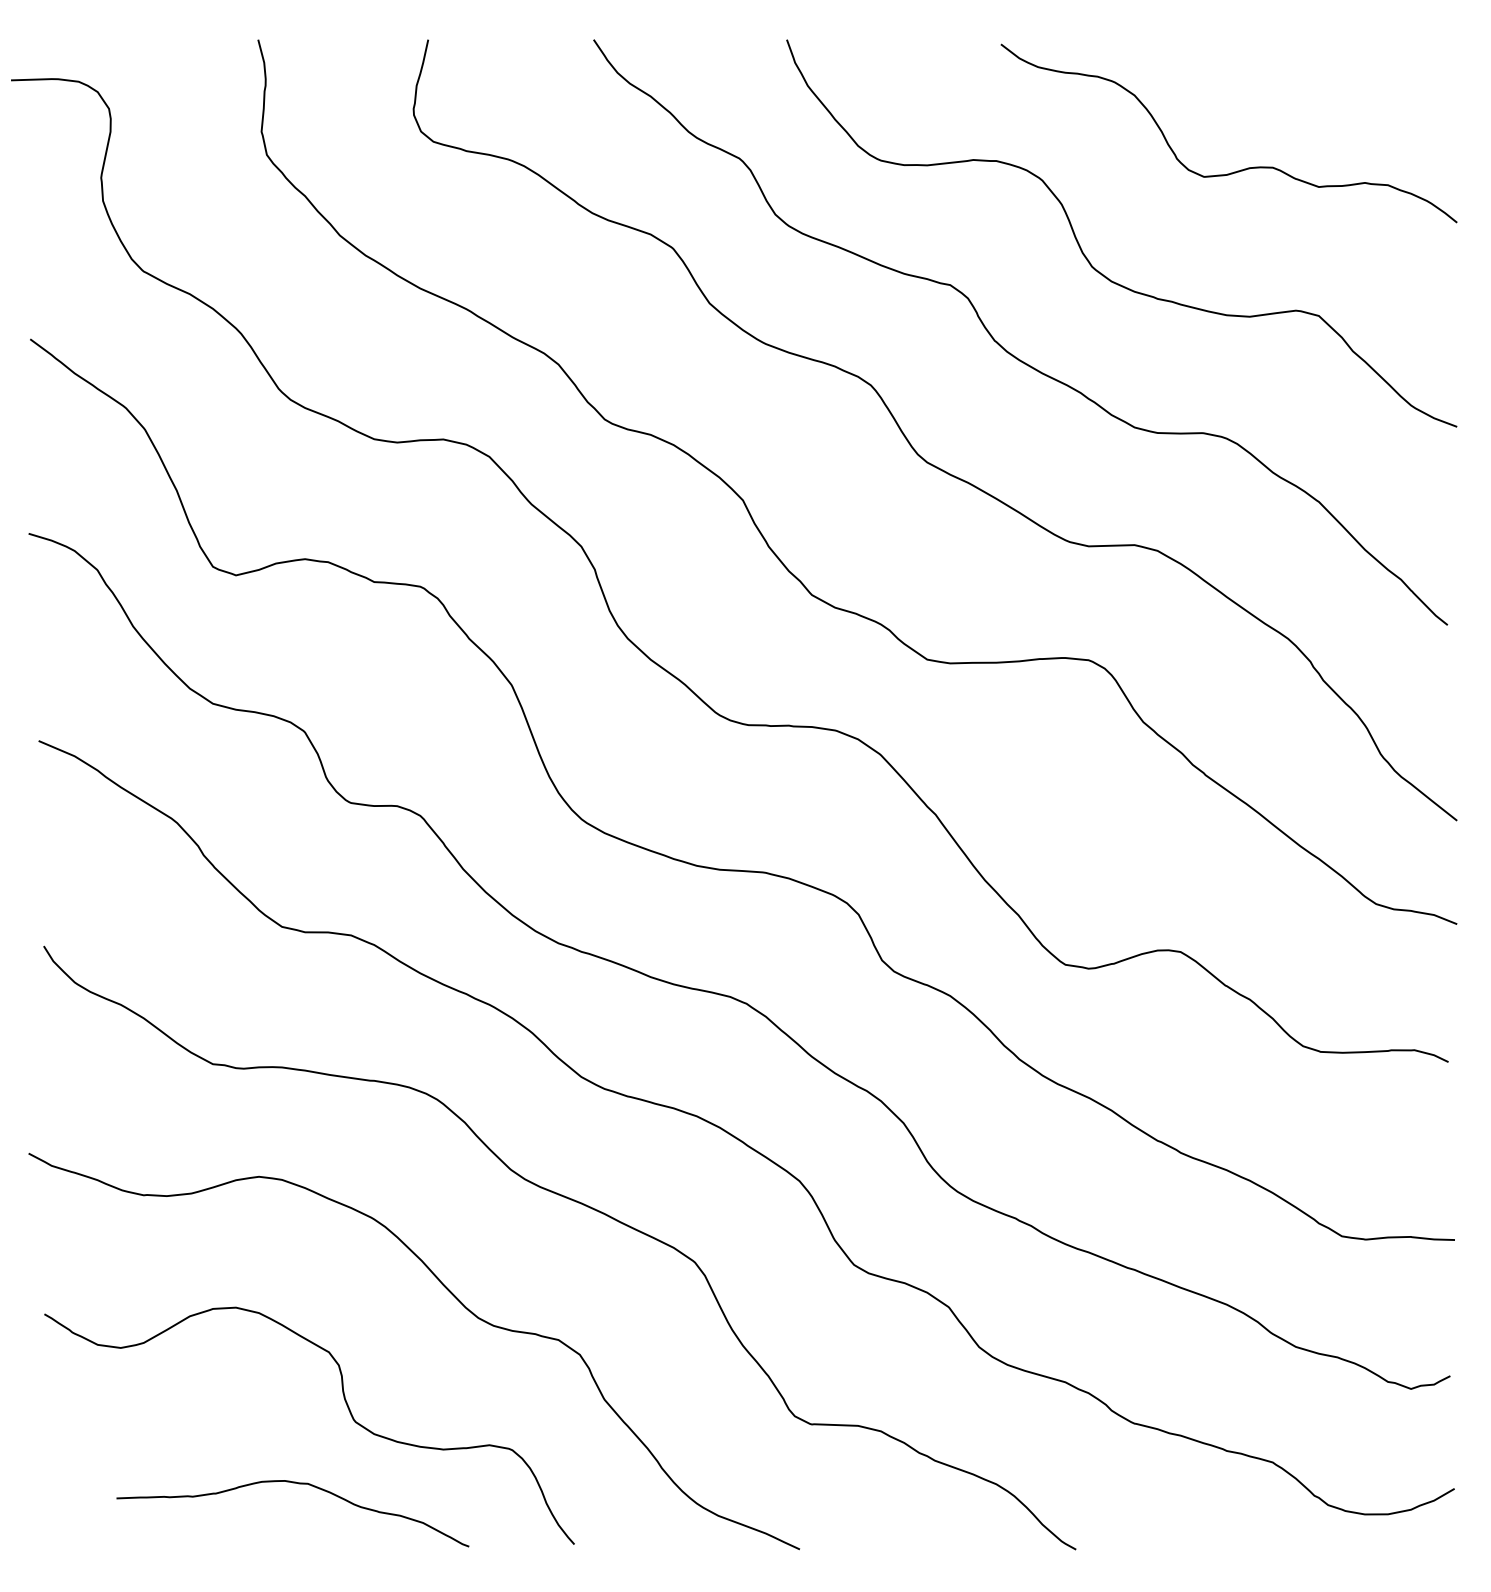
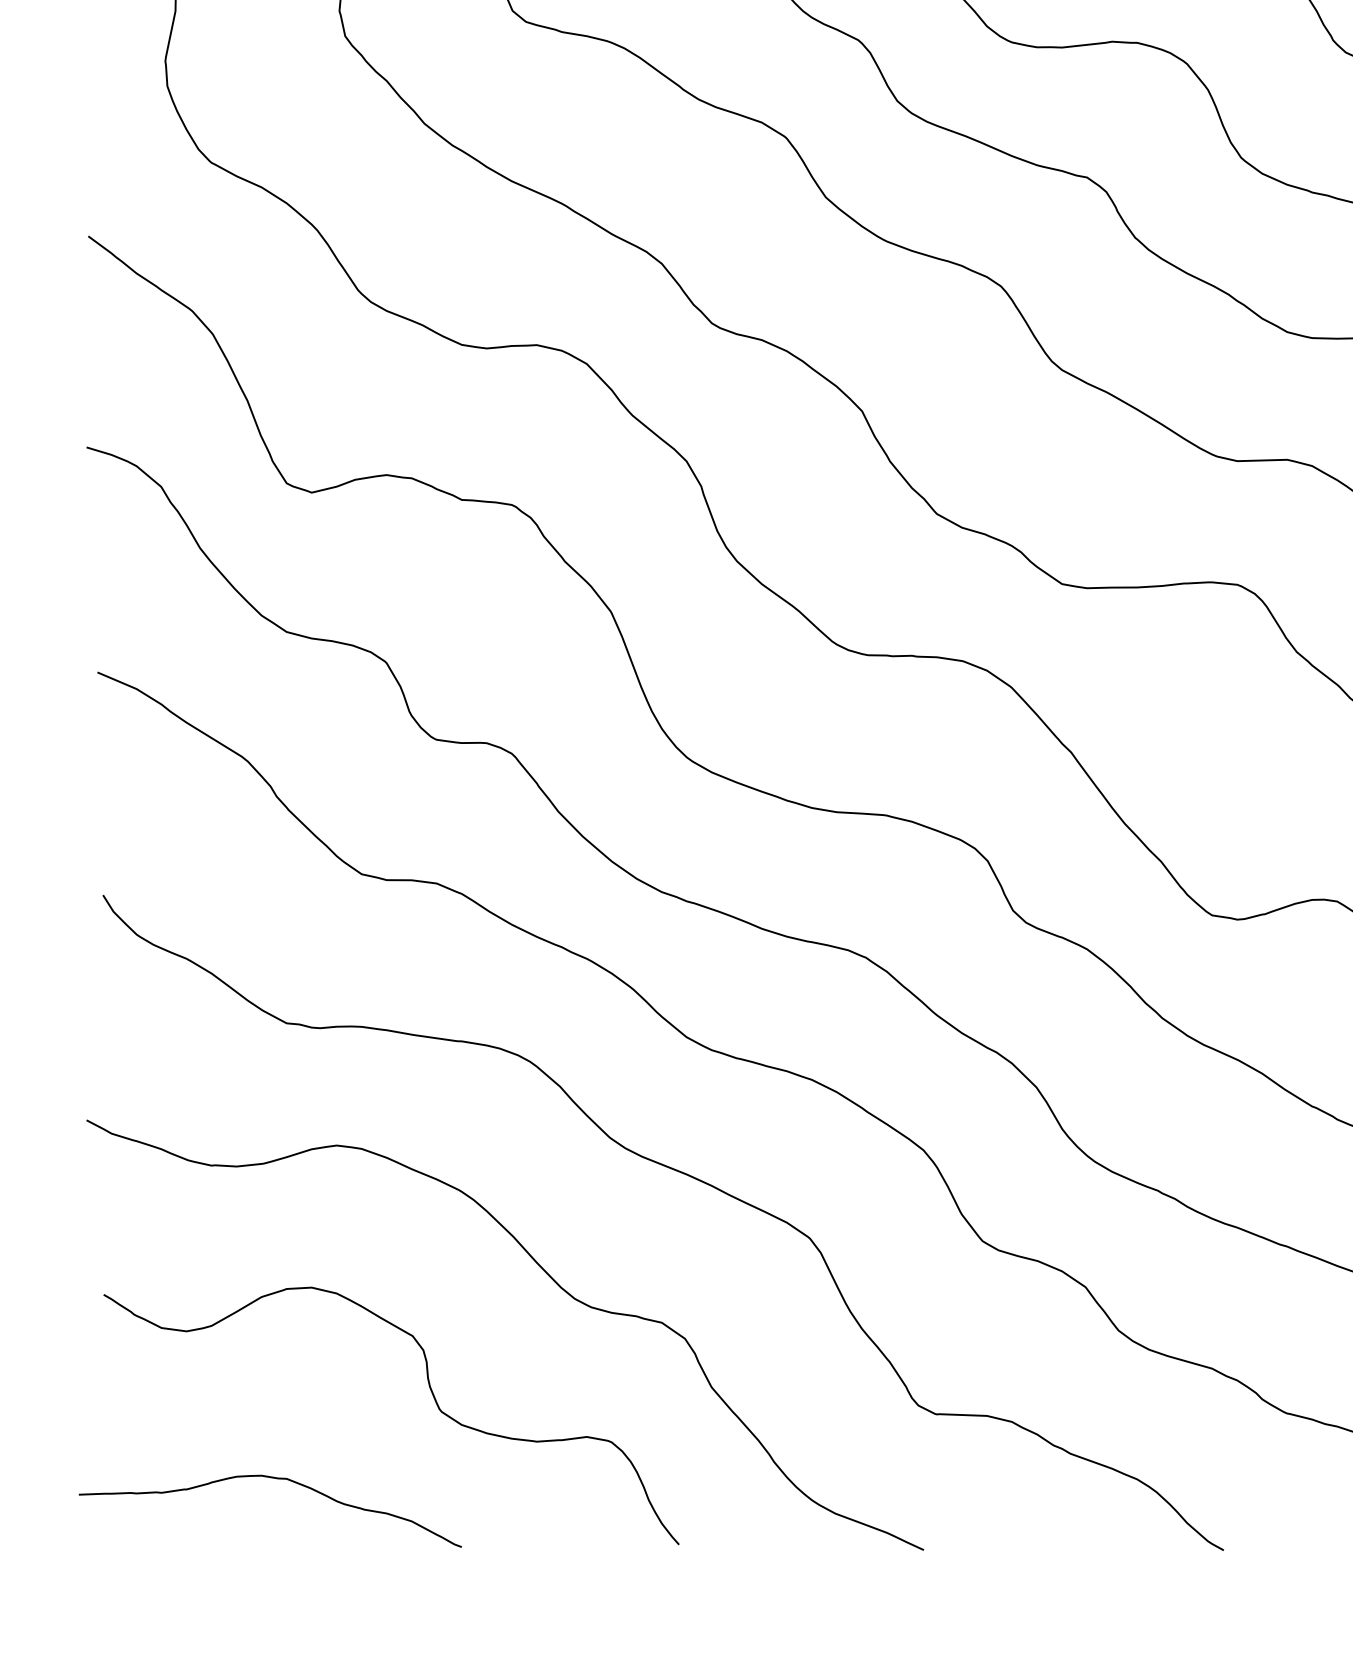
curve: (298, 1484) -> (276, 1479), moved

